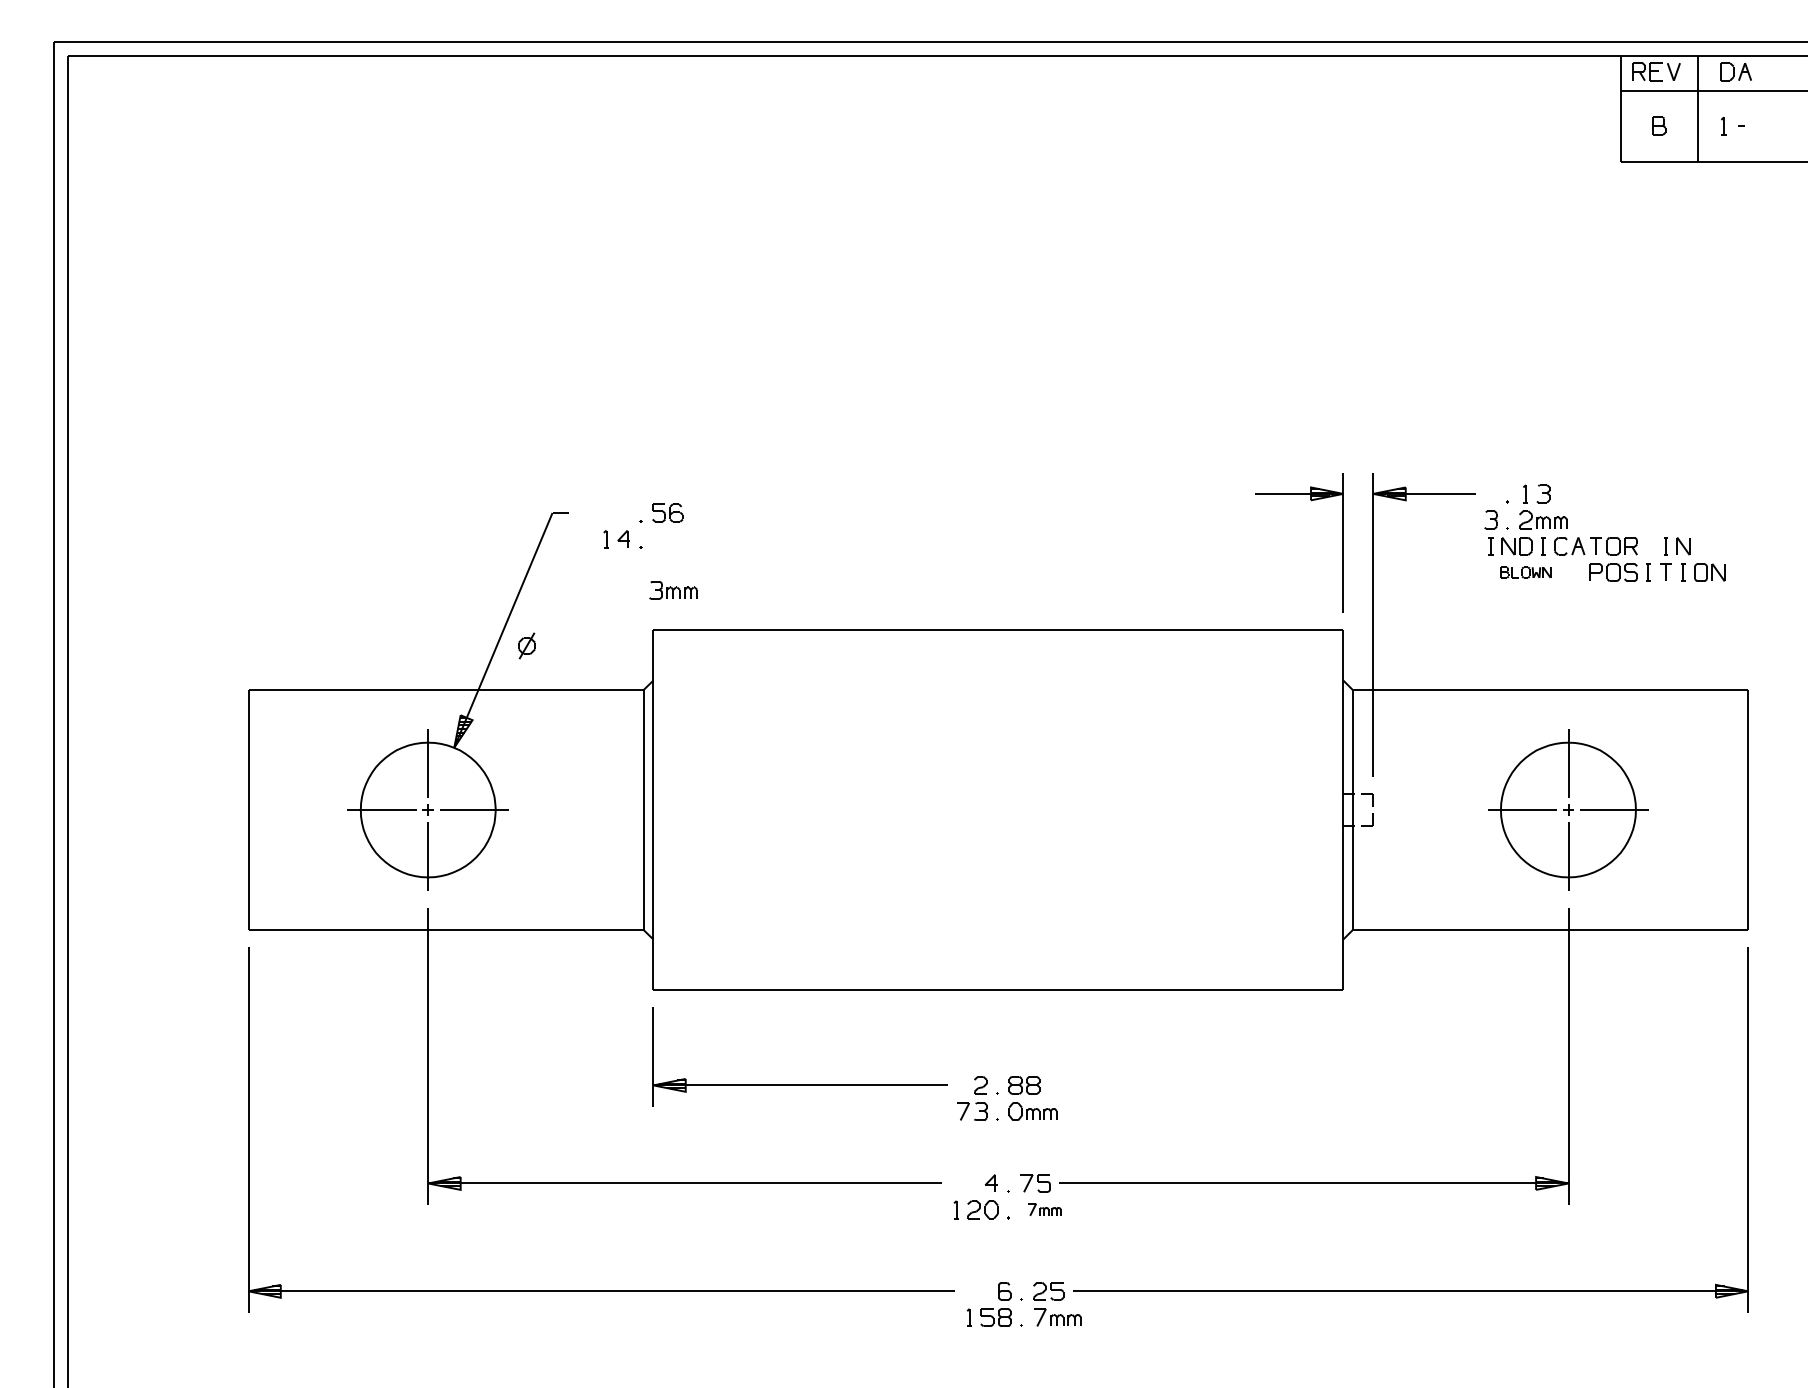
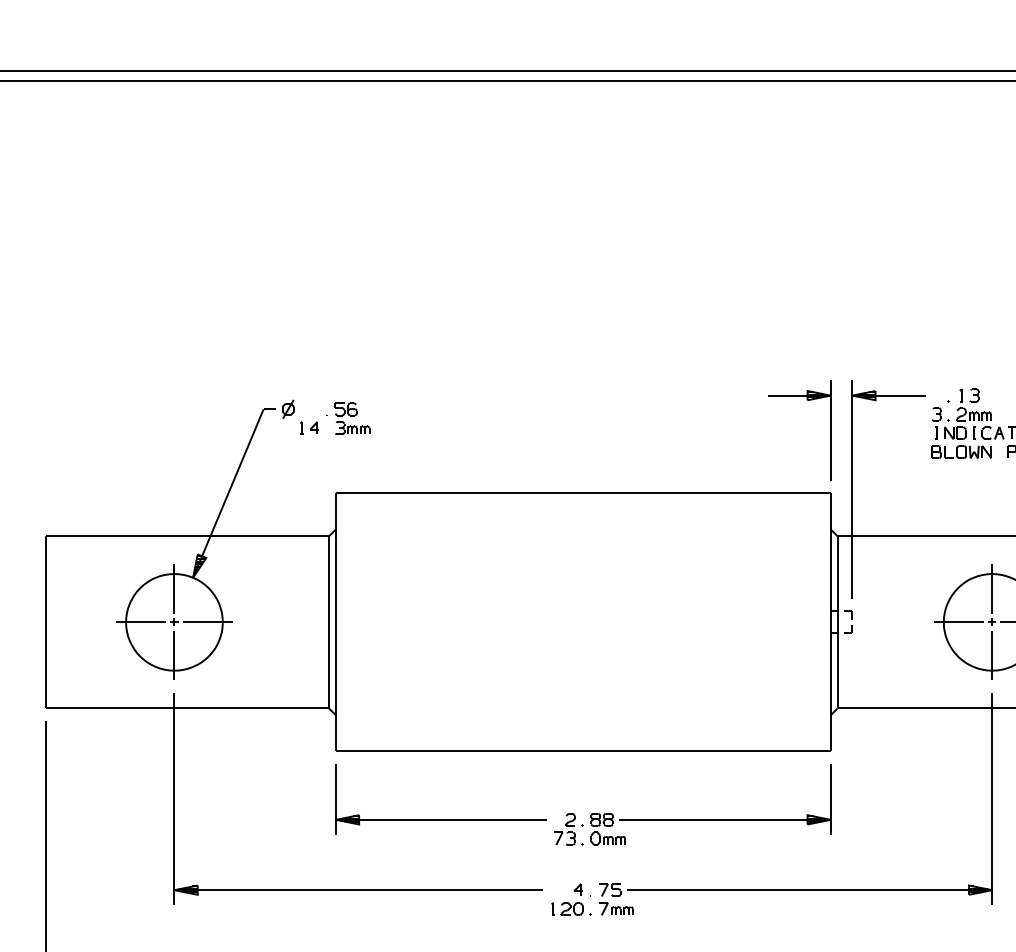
part: (1525, 572) -> (961, 452), size x1.67
part: (673, 590) -> (352, 428), moved
part: (526, 645) -> (287, 408), moved
part: (1196, 1084) -> (725, 819), added
part: (1044, 1209) -> (616, 908), size x1.43

